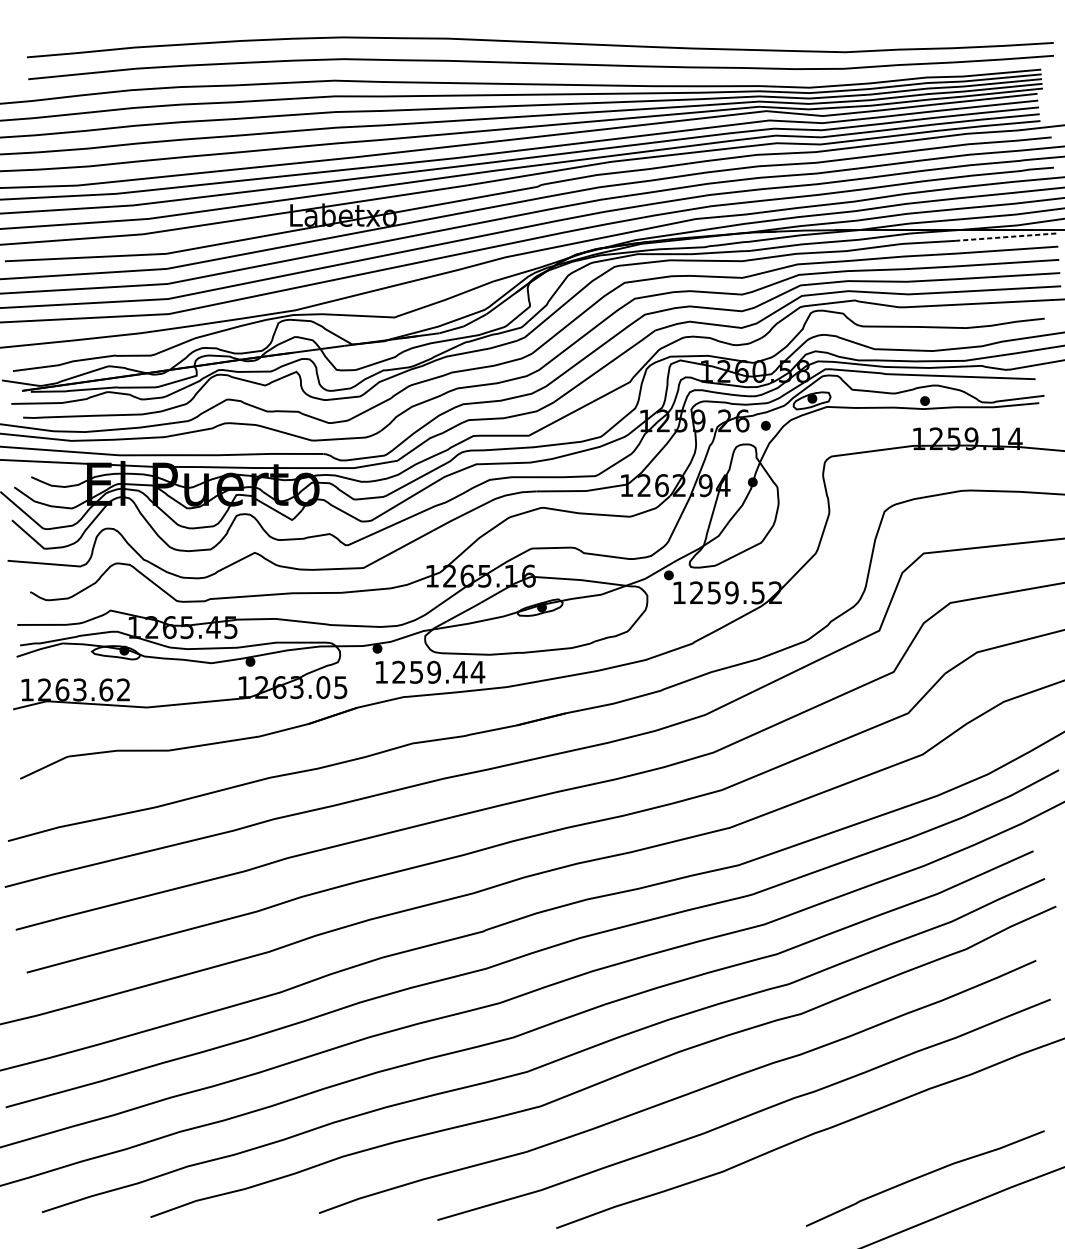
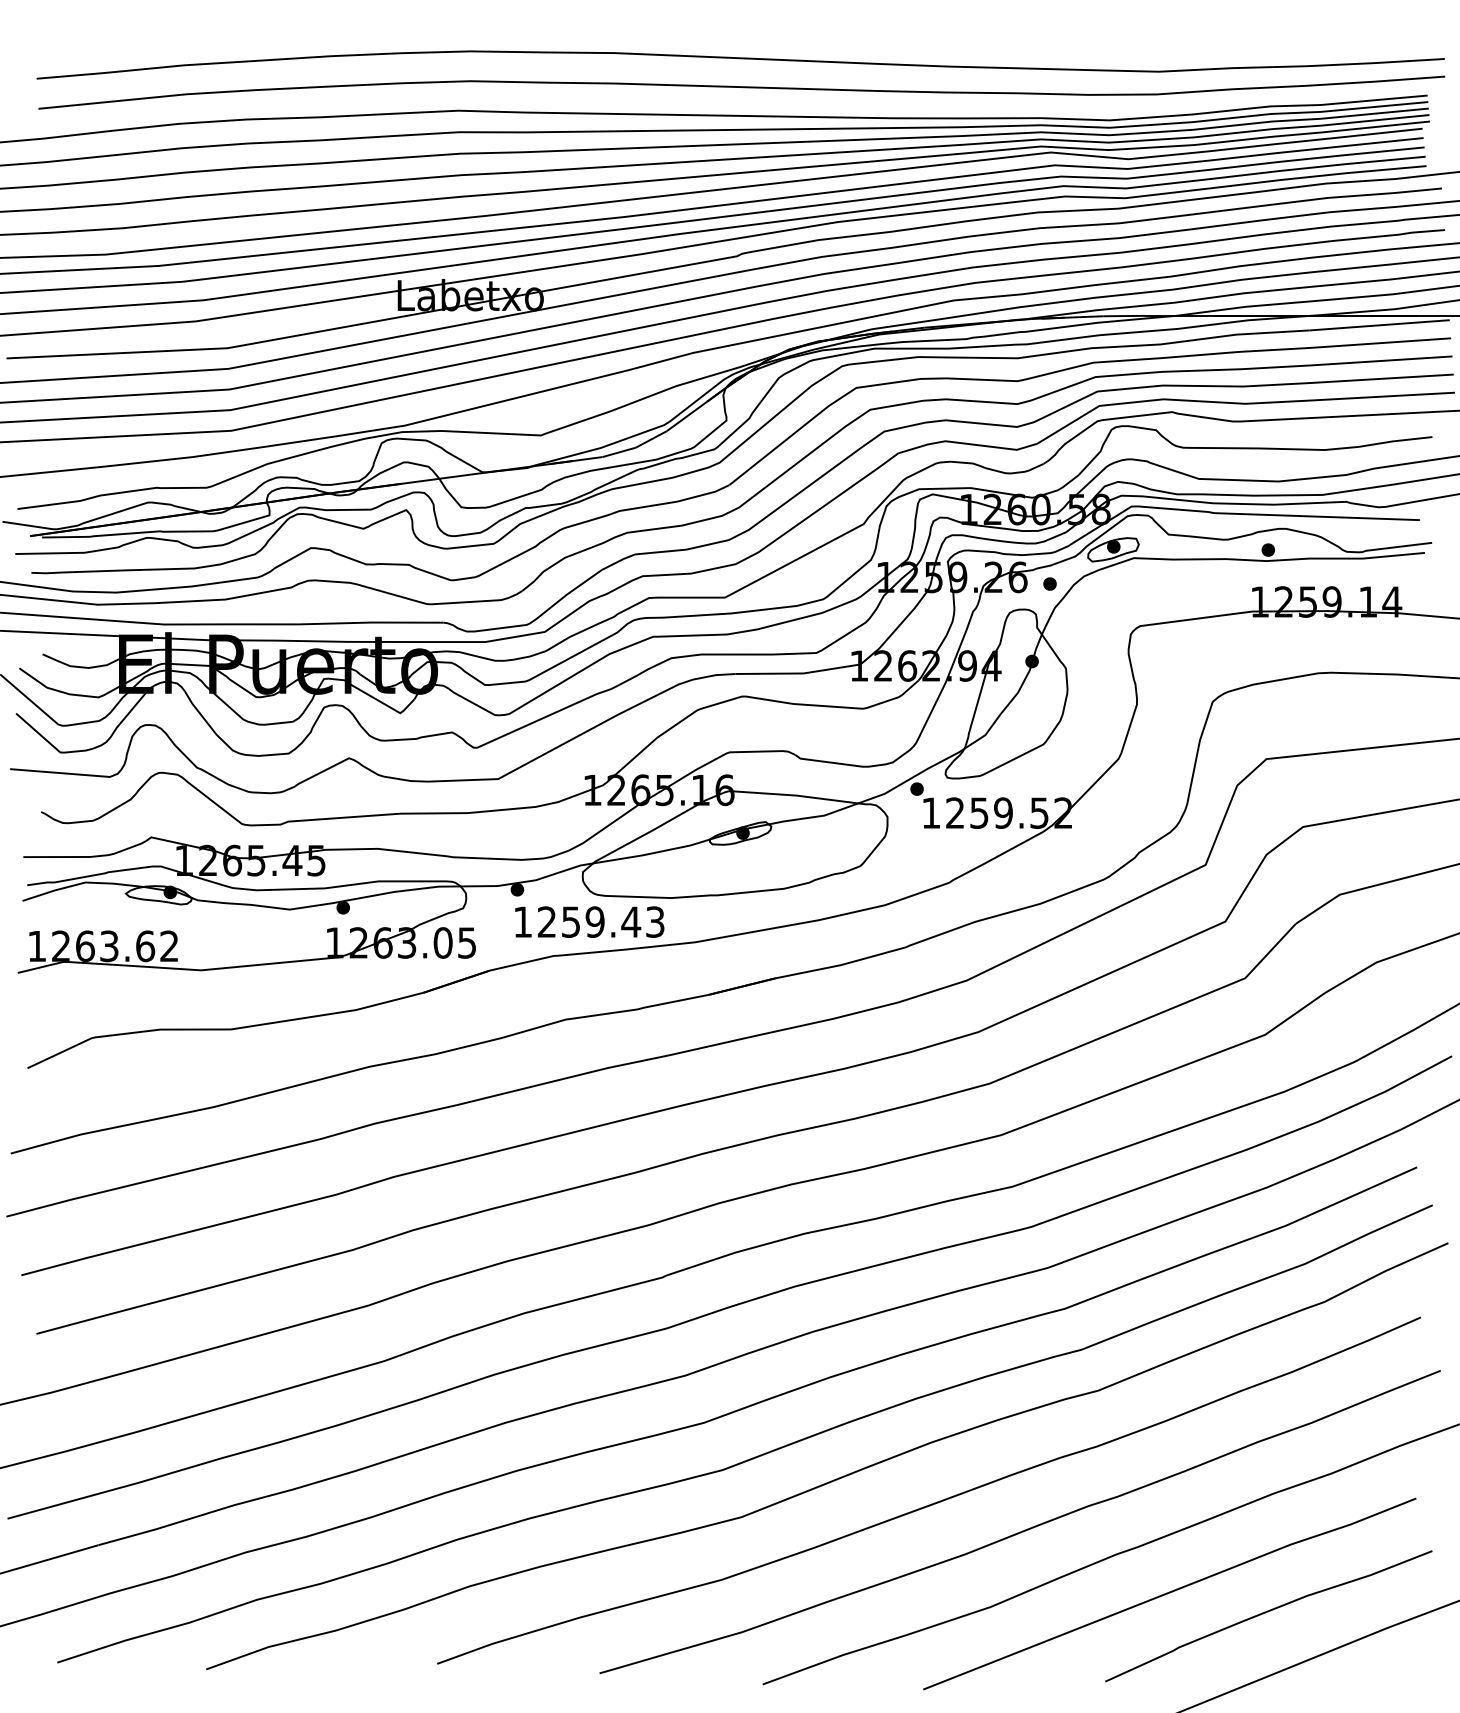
line: (1006, 237) -> (1380, 325), dashed -> solid
text: (478, 671) -> (655, 921), 1259.44 -> 1259.43
line: (852, 1161) -> (1169, 1593), added

